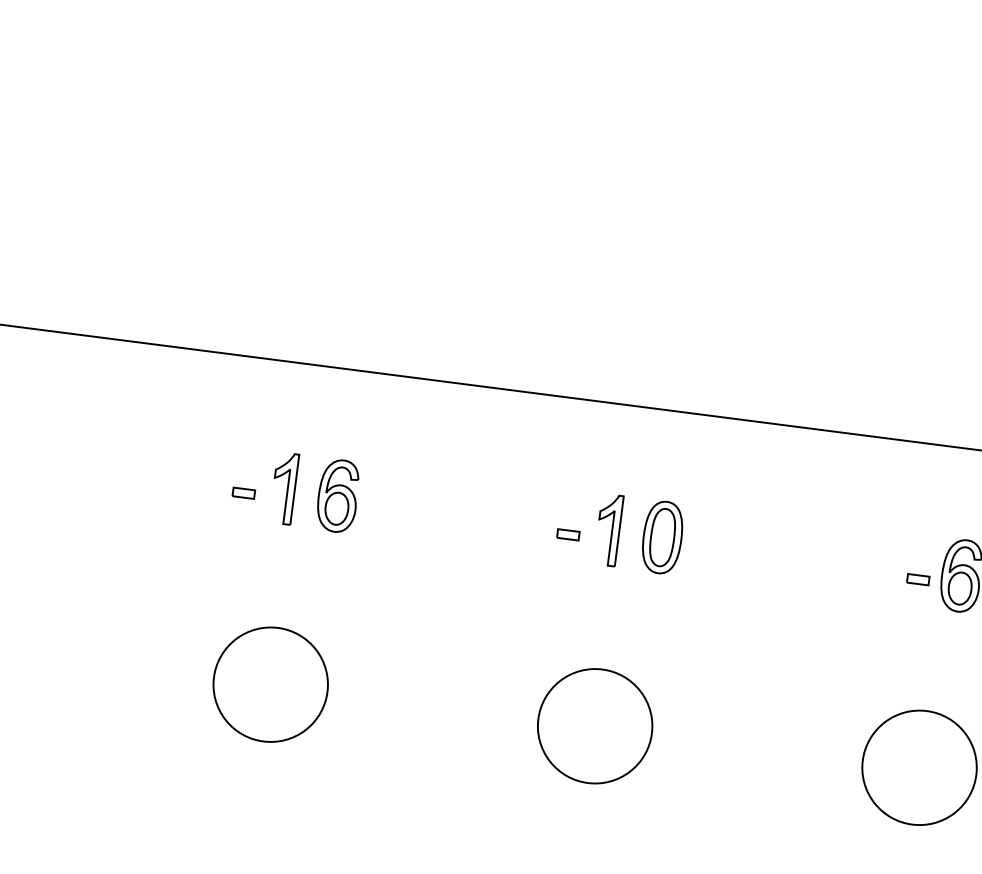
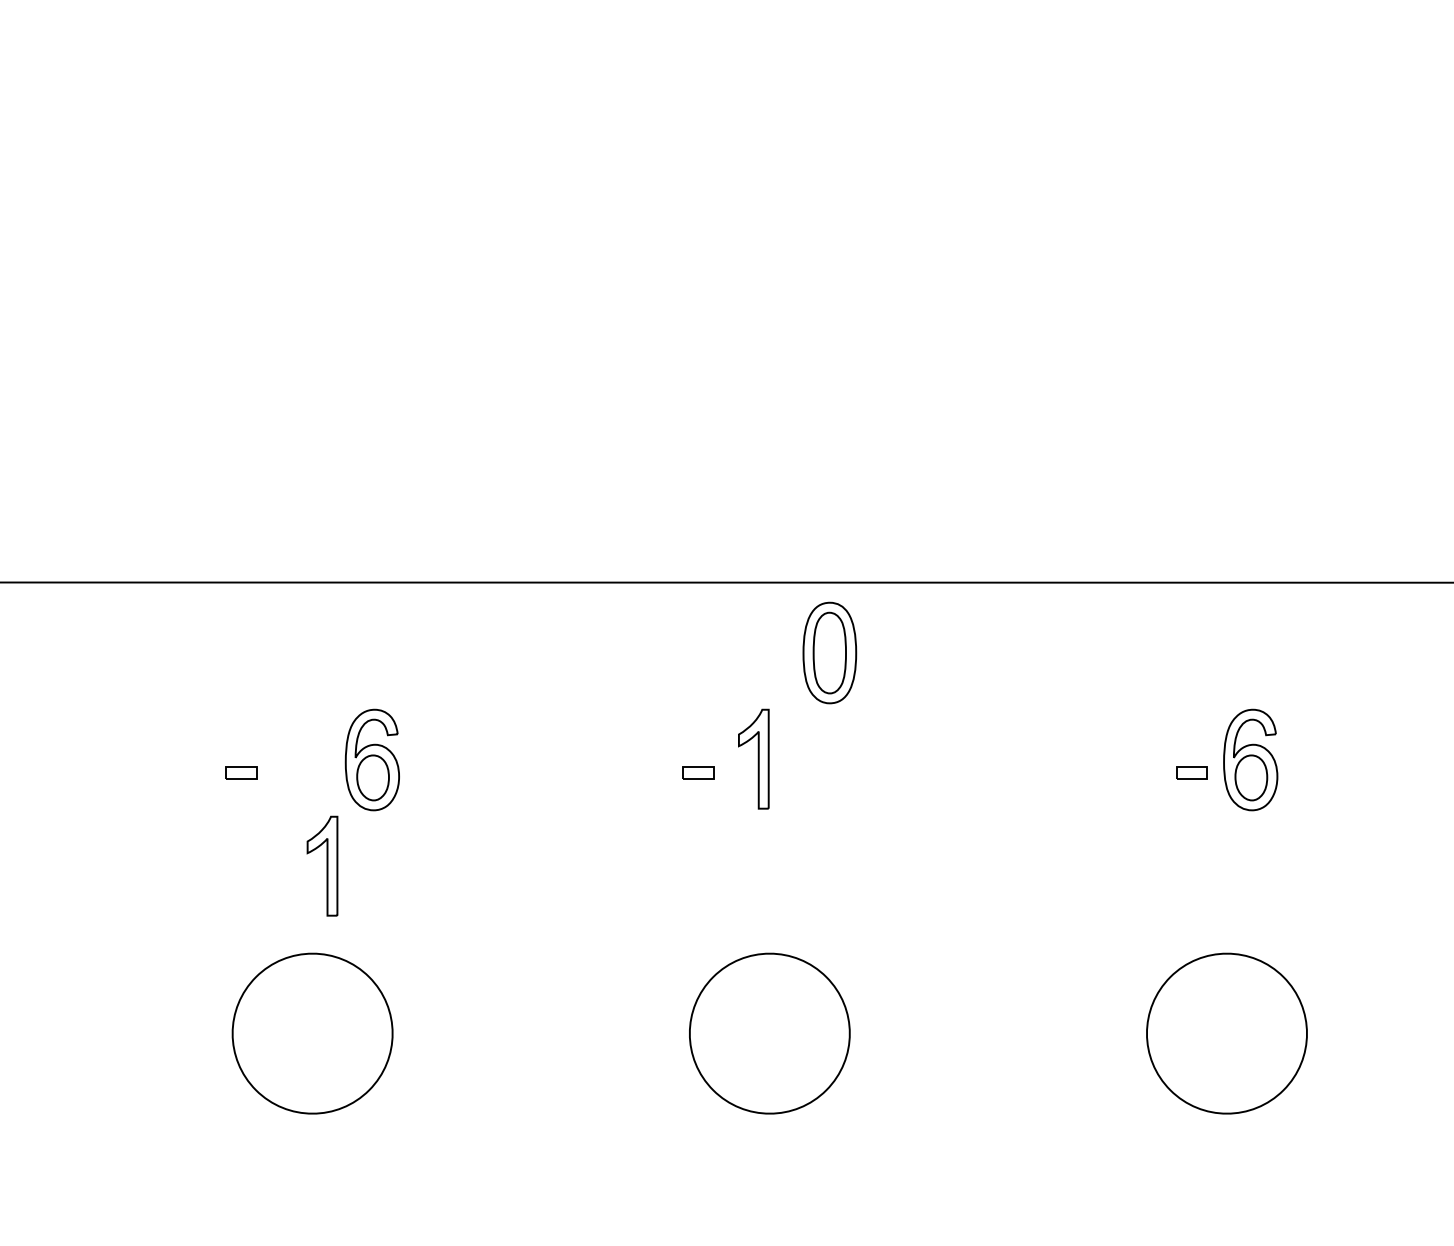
part: (284, 487) -> (322, 865), moved
part: (662, 537) -> (829, 652), moved

